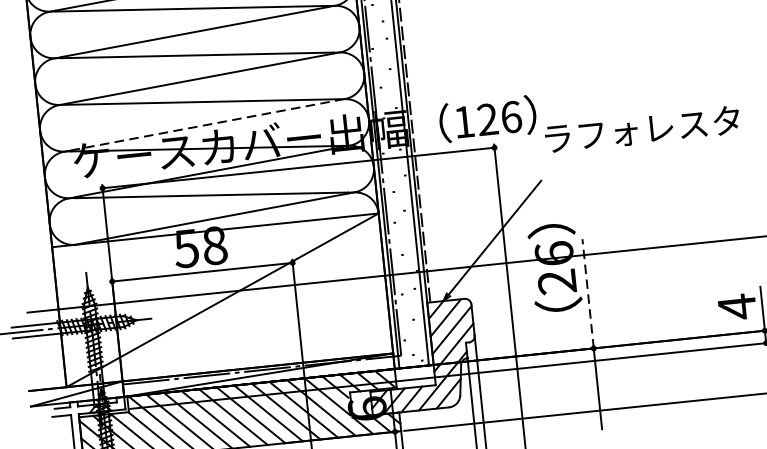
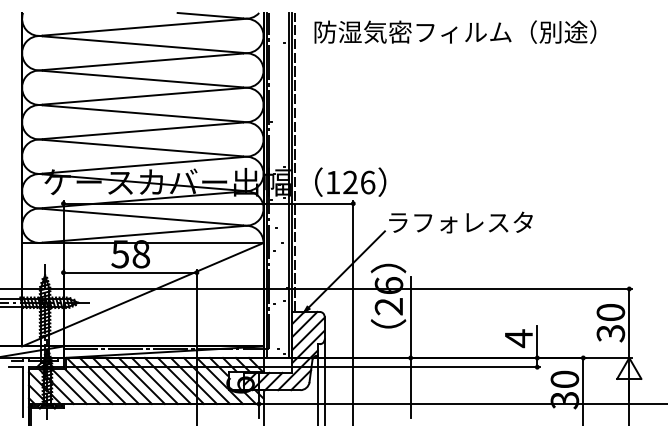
line: (205, 125) -> (143, 165), dashed -> solid
text: (641, 129) -> (460, 222), moved
line: (587, 293) -> (410, 317), dashed -> solid

